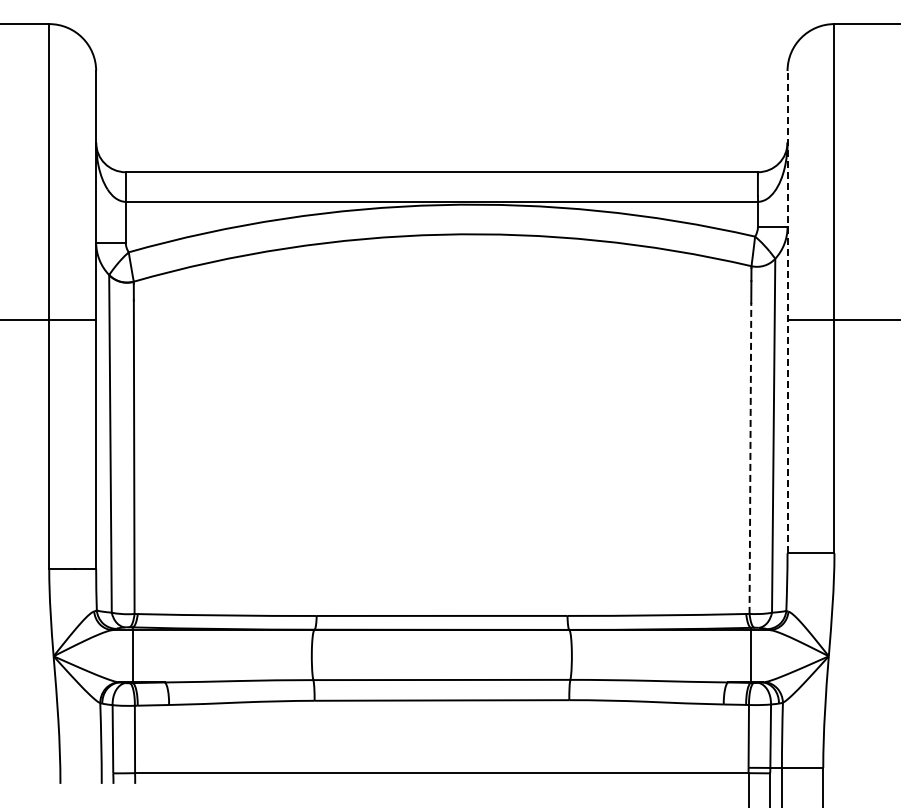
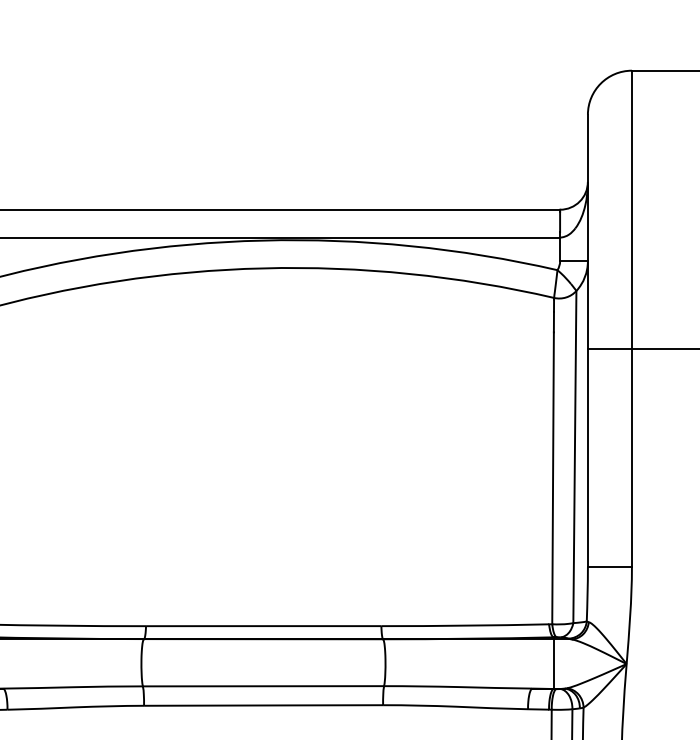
line: (787, 311) -> (587, 340), dashed -> solid
line: (750, 458) -> (553, 478), dashed -> solid

